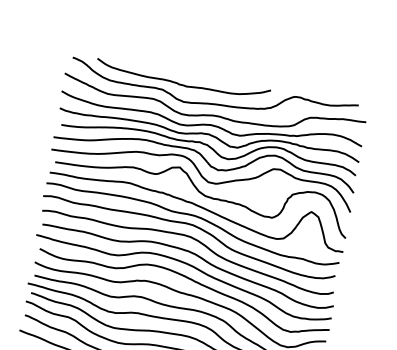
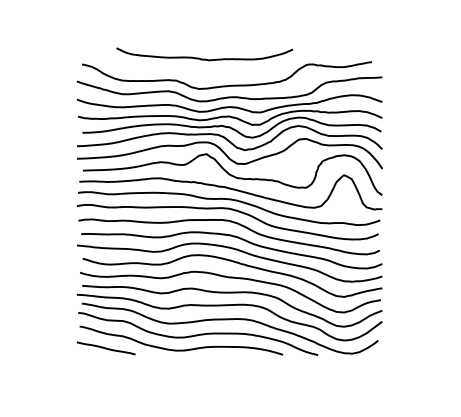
curve: (182, 83) -> (204, 58), moved

